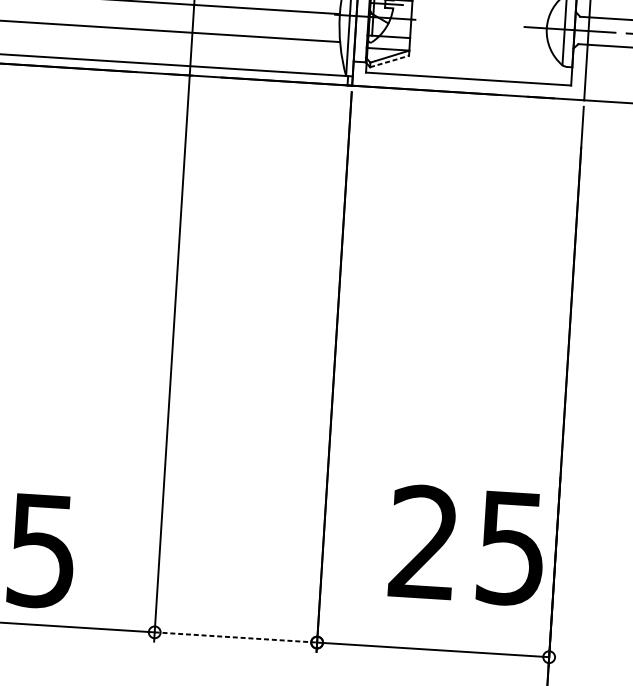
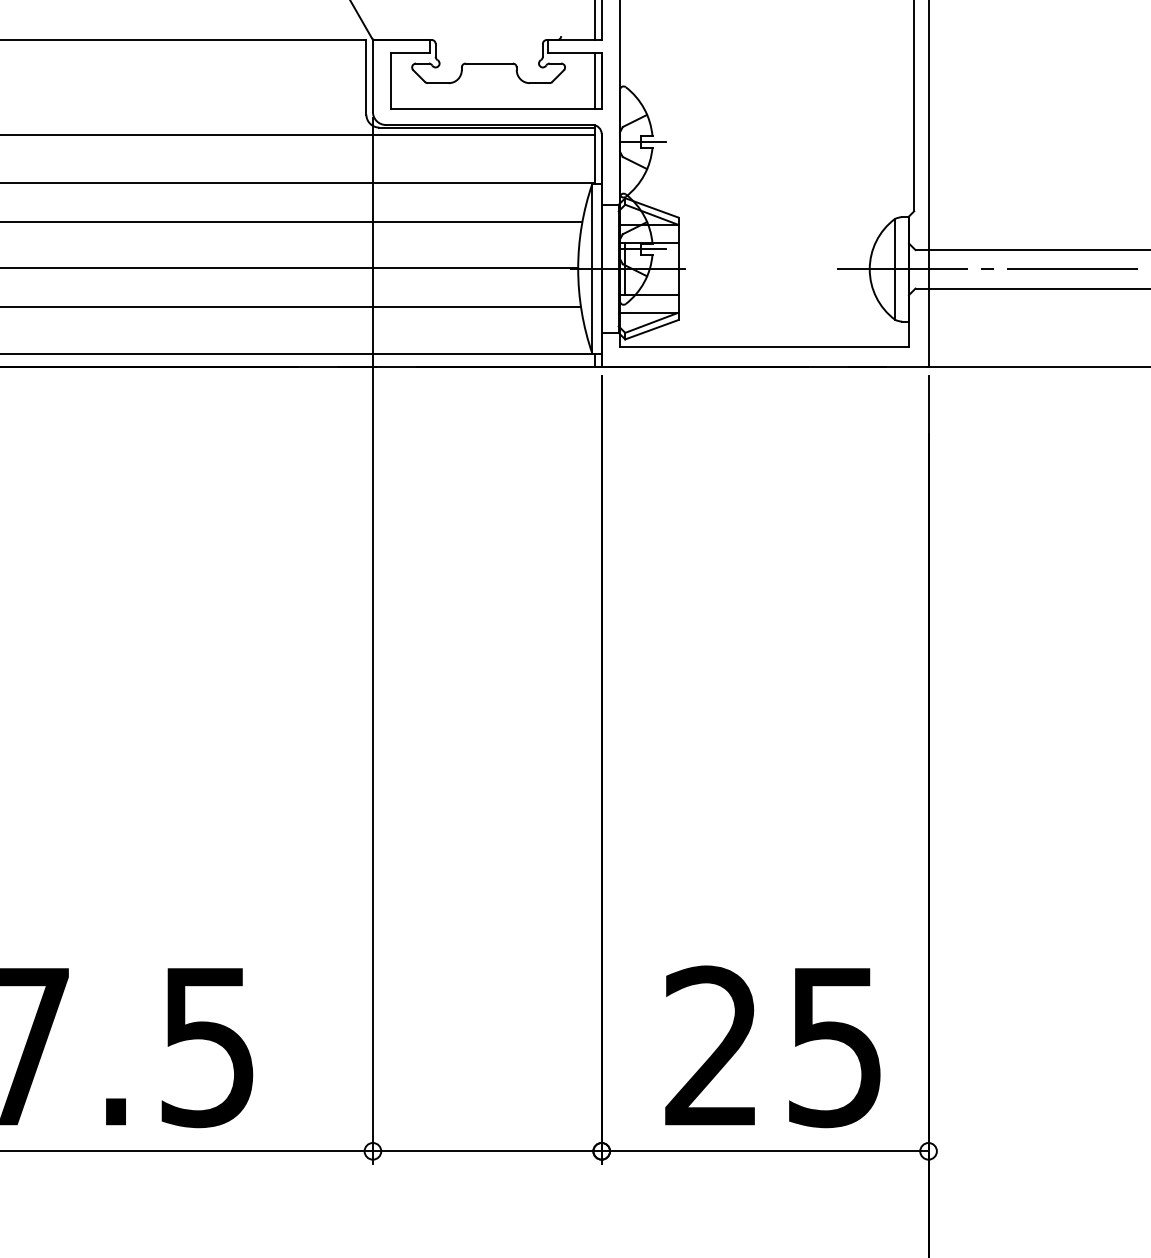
line: (389, 61) -> (652, 329), dashed -> solid
text: (467, 545) -> (772, 1046), moved
line: (236, 637) -> (487, 1151), dashed -> solid

